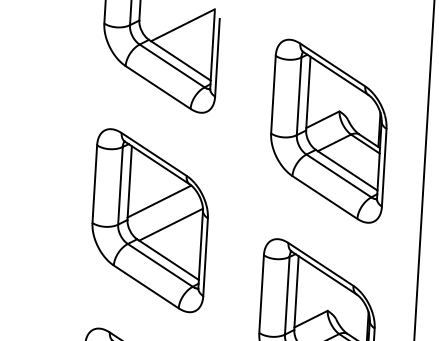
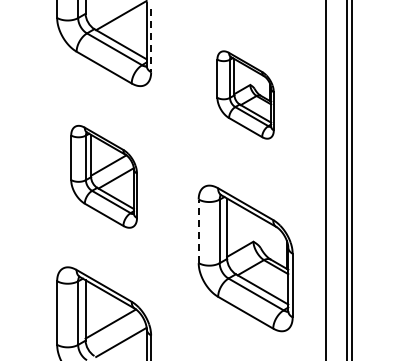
line: (217, 57) -> (151, 40), solid -> dashed
part: (328, 130) -> (245, 94), size x0.6
part: (149, 220) -> (103, 176), size x0.7
line: (261, 294) -> (198, 231), solid -> dashed

